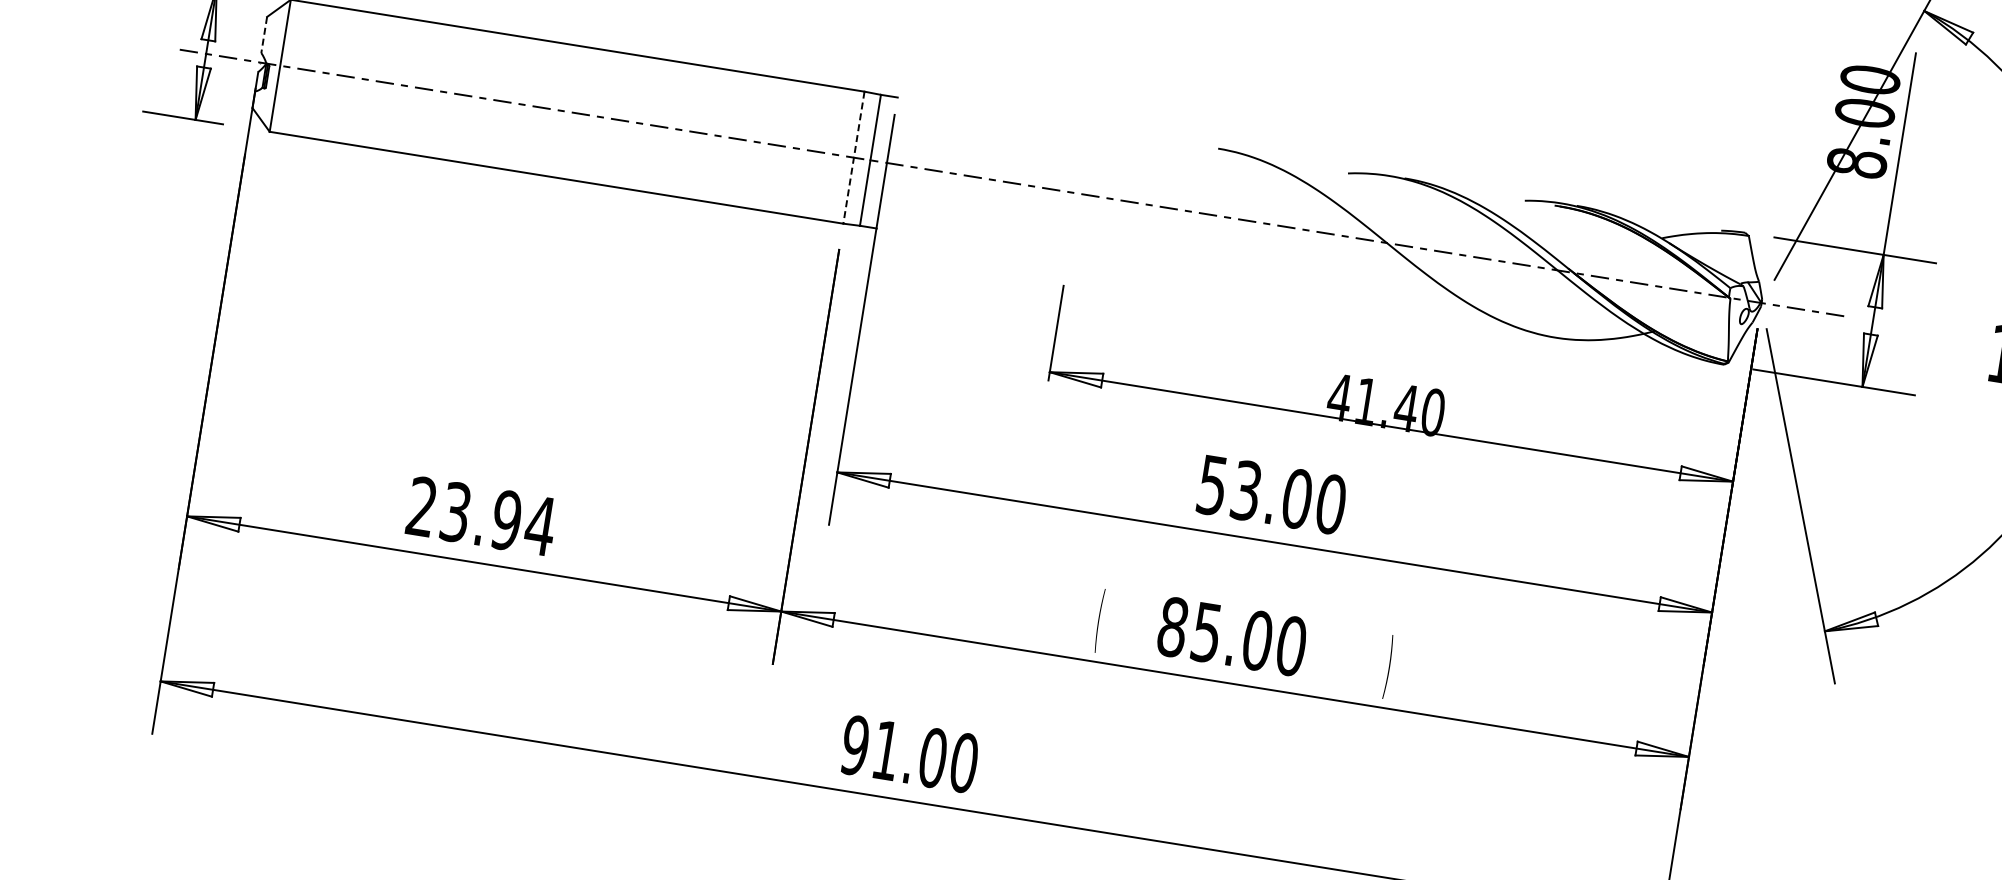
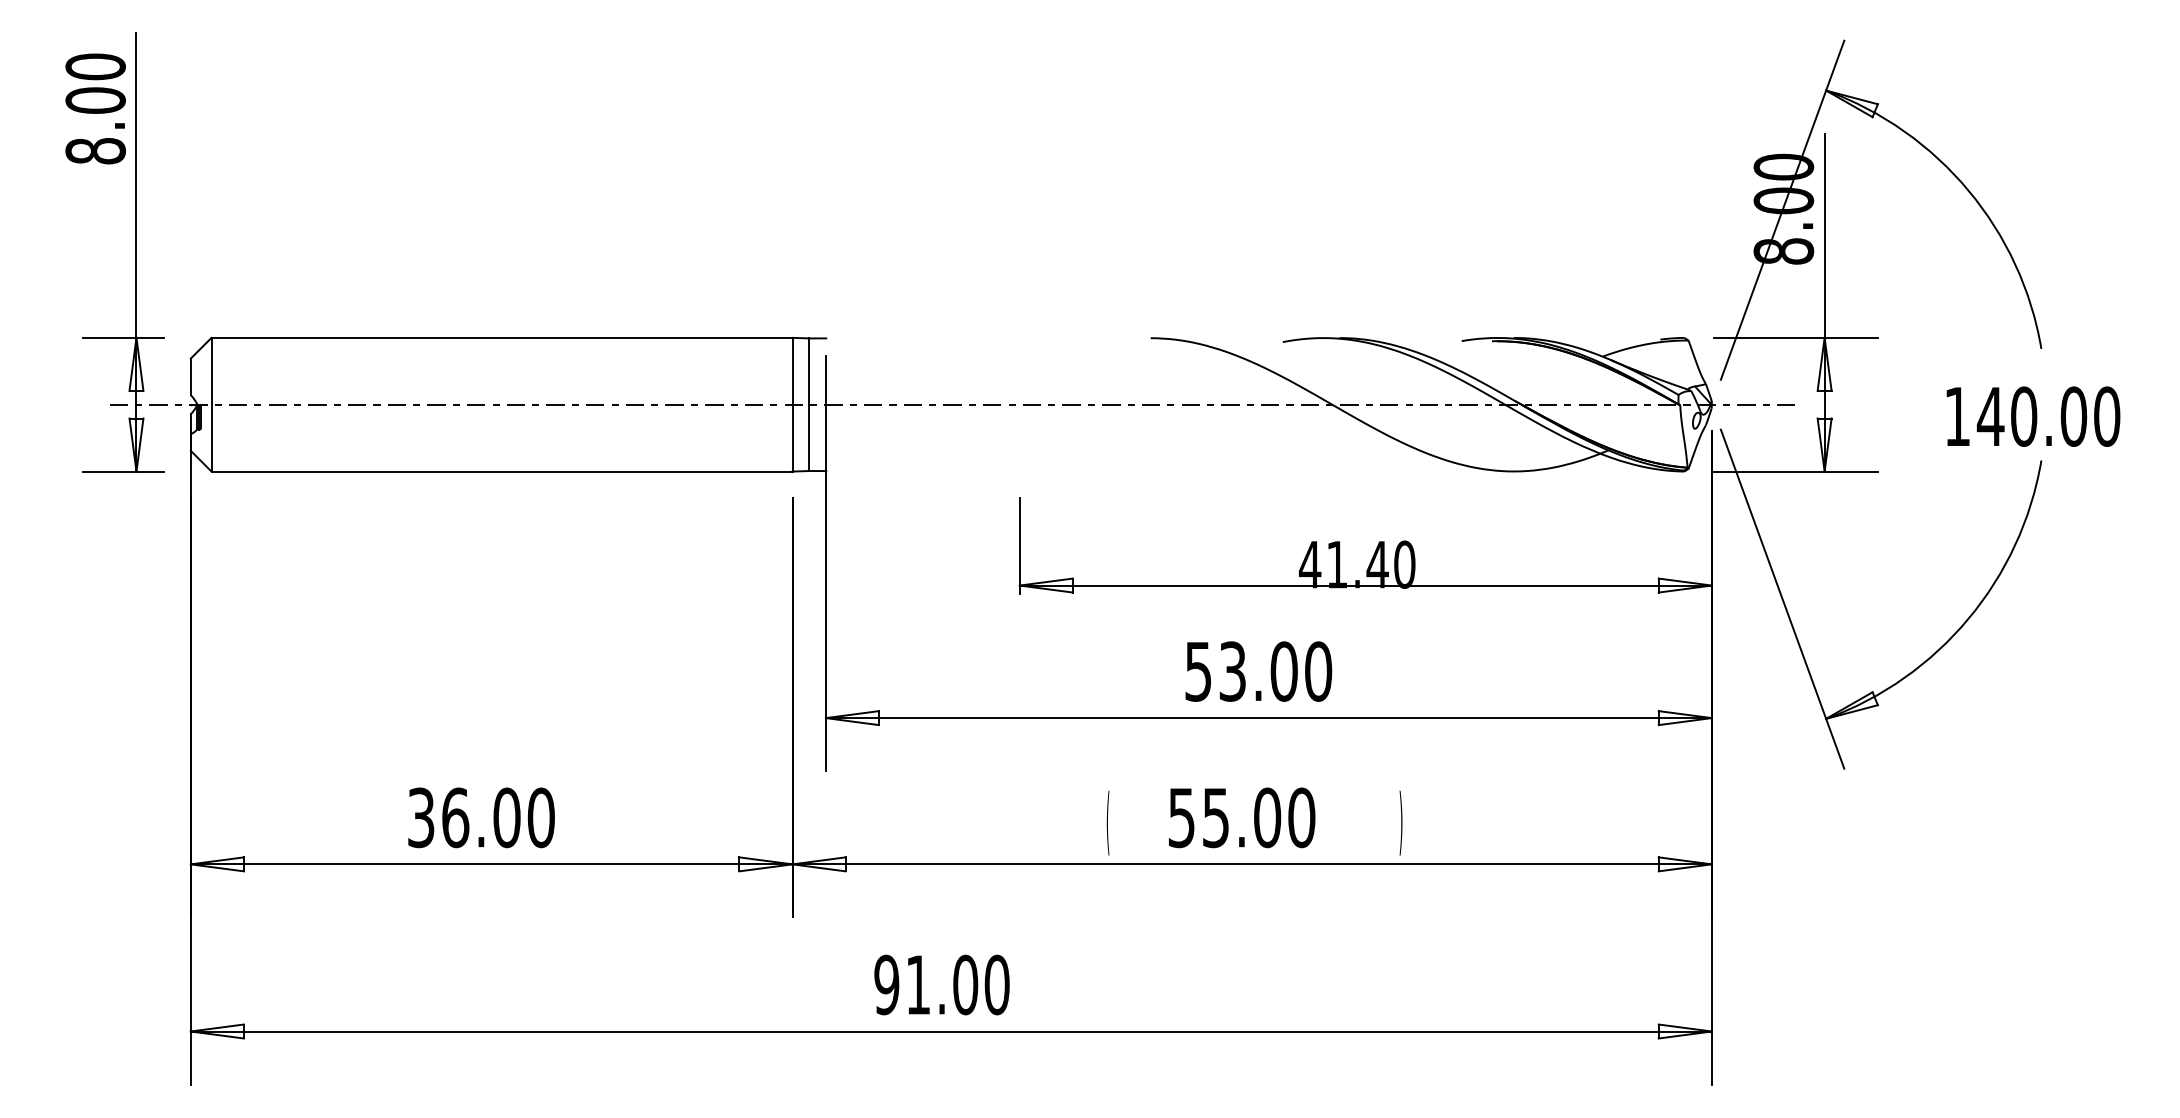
line: (263, 35) -> (190, 377), dashed -> solid
line: (853, 157) -> (792, 404), dashed -> solid
text: (481, 516) -> (481, 817), 23.94 -> 36.00
text: (1172, 626) -> (1181, 817), 85.00 -> 55.00

